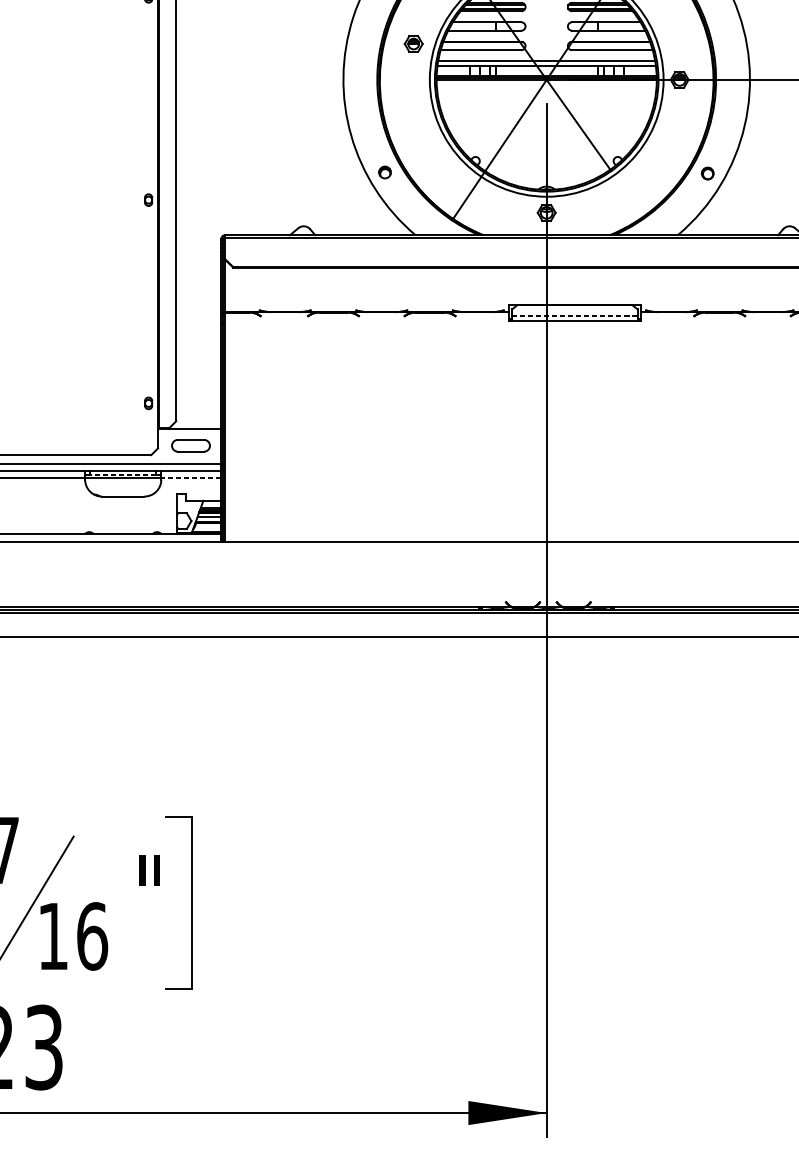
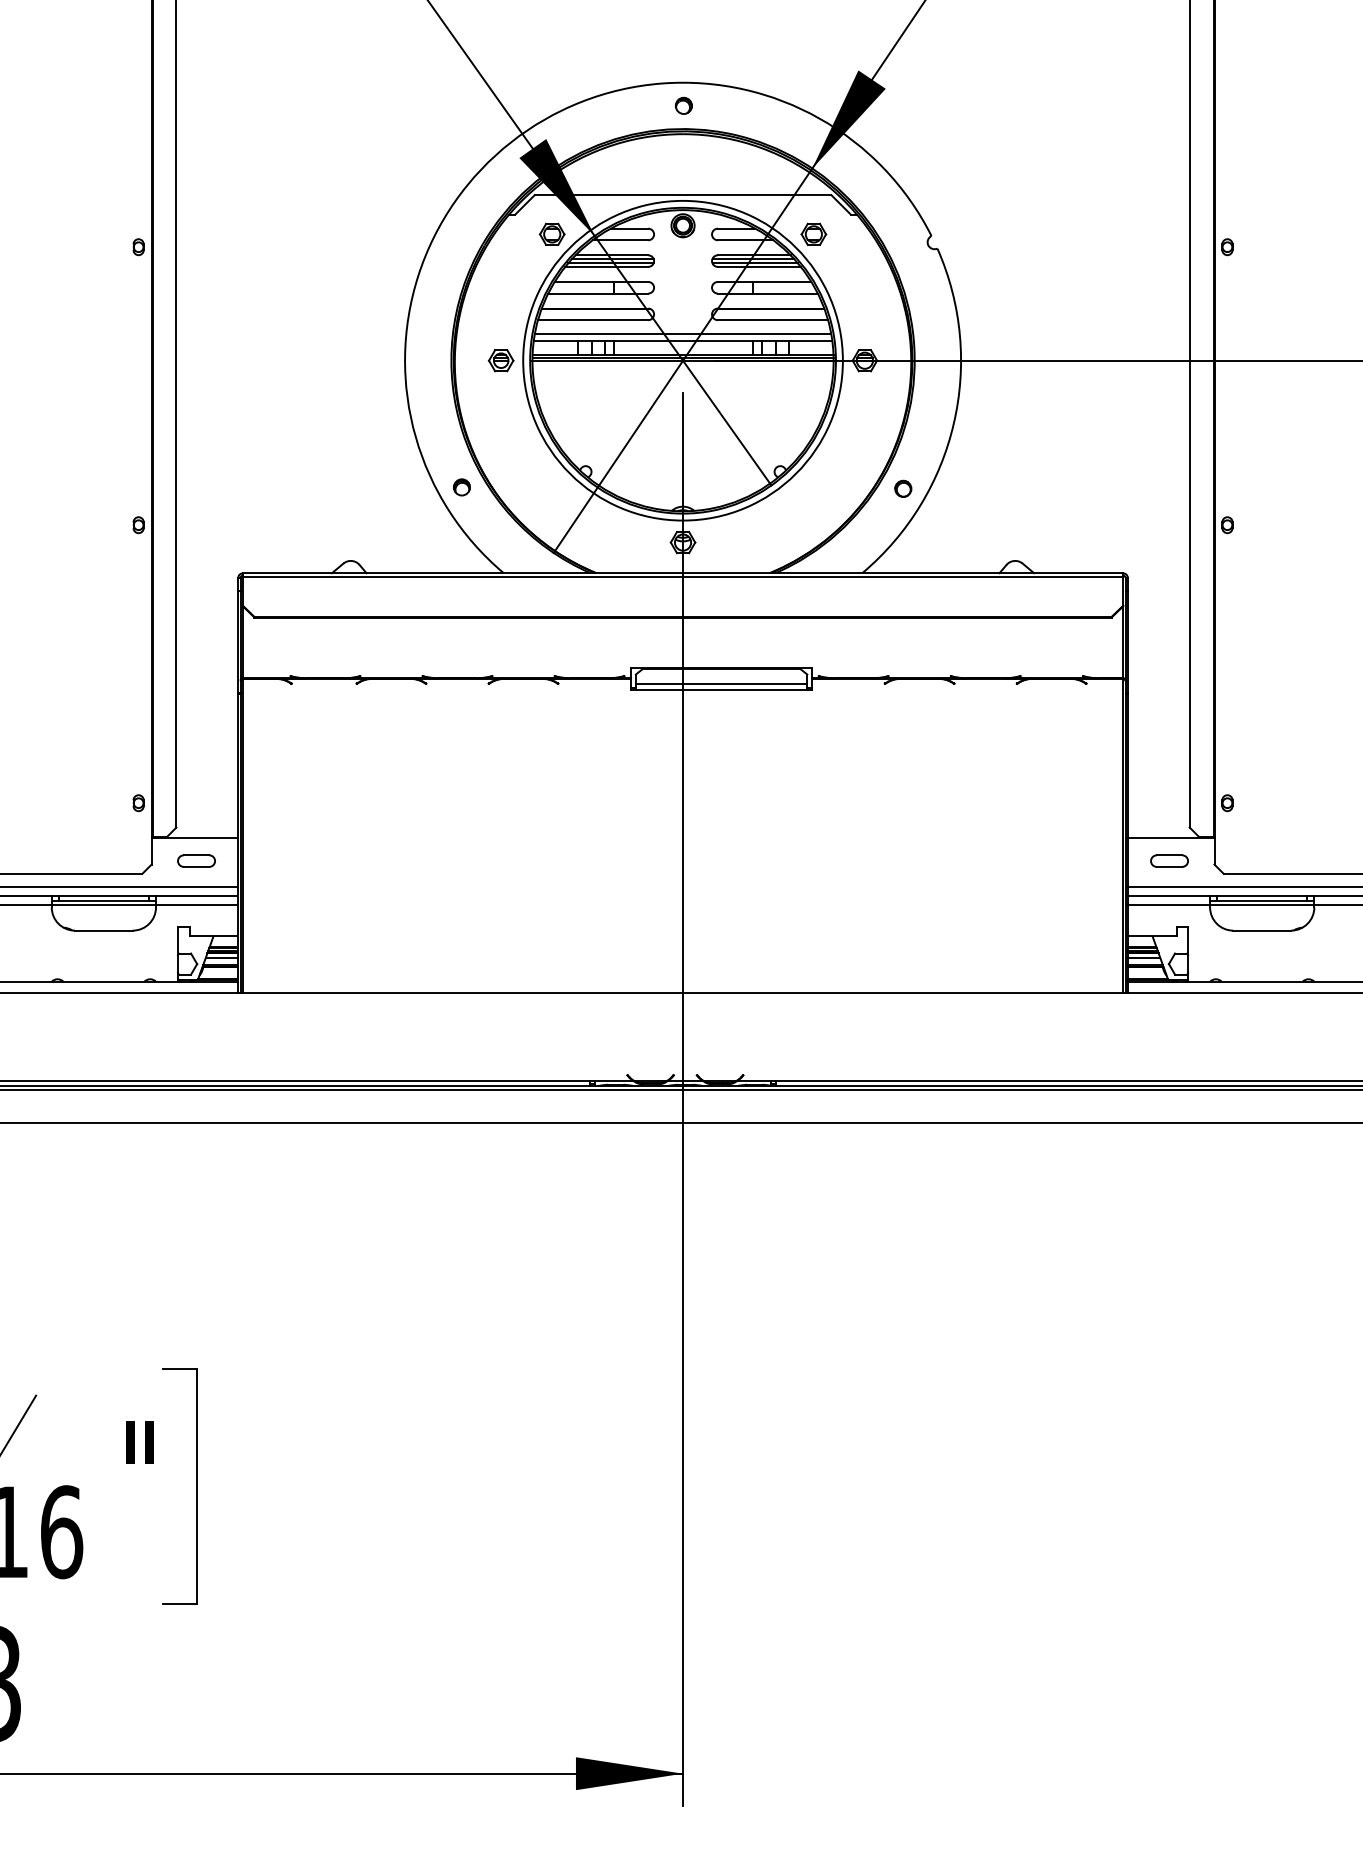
part: (413, 43) -> (500, 360), moved
line: (574, 315) -> (721, 683), dashed -> solid
part: (190, 445) -> (196, 860), size x0.71
line: (122, 474) -> (103, 900), dashed -> solid
line: (190, 478) -> (196, 905), dashed -> solid

